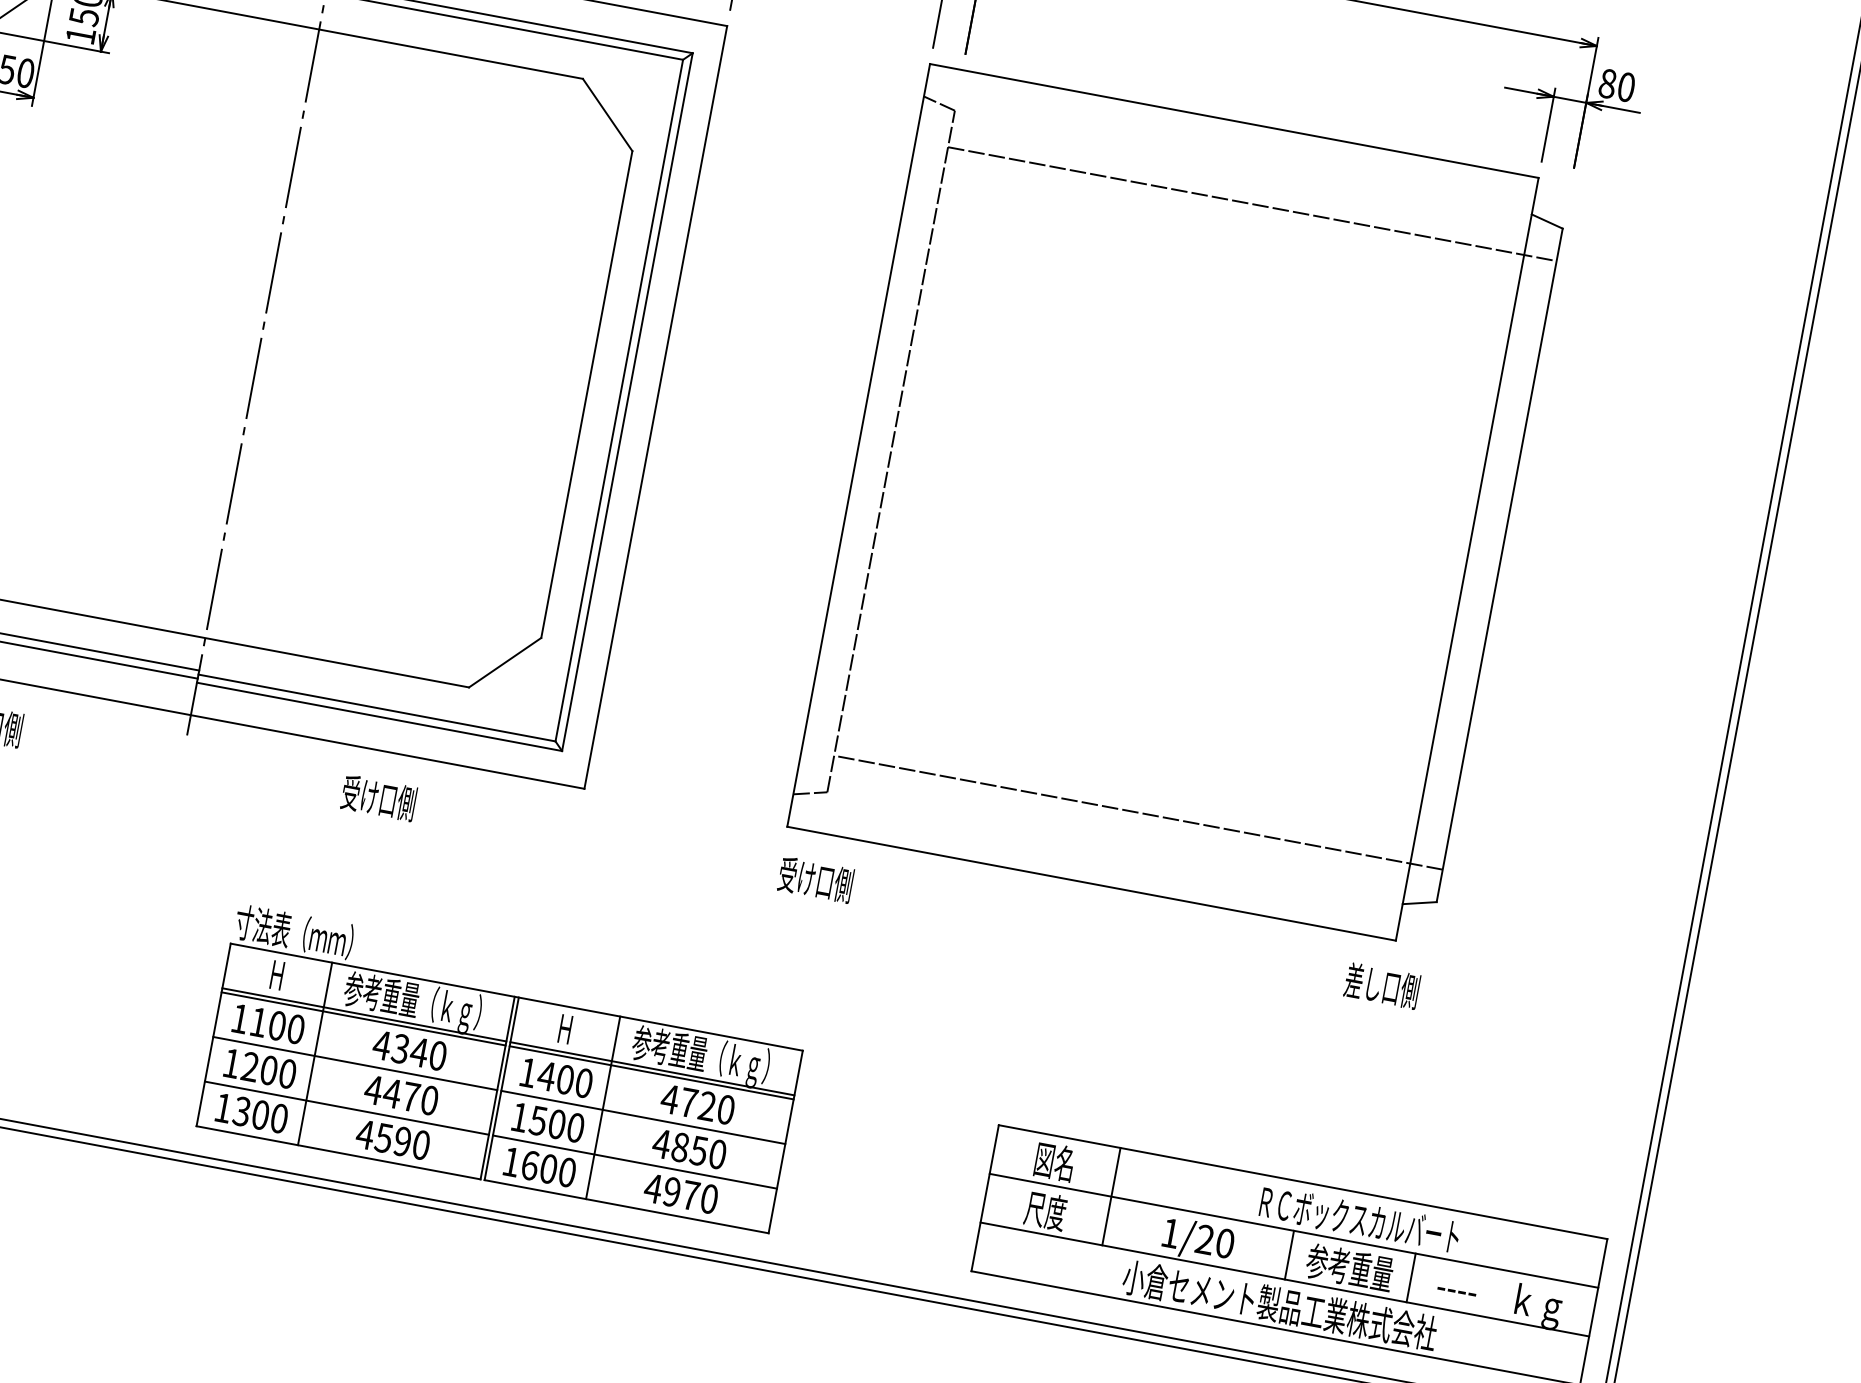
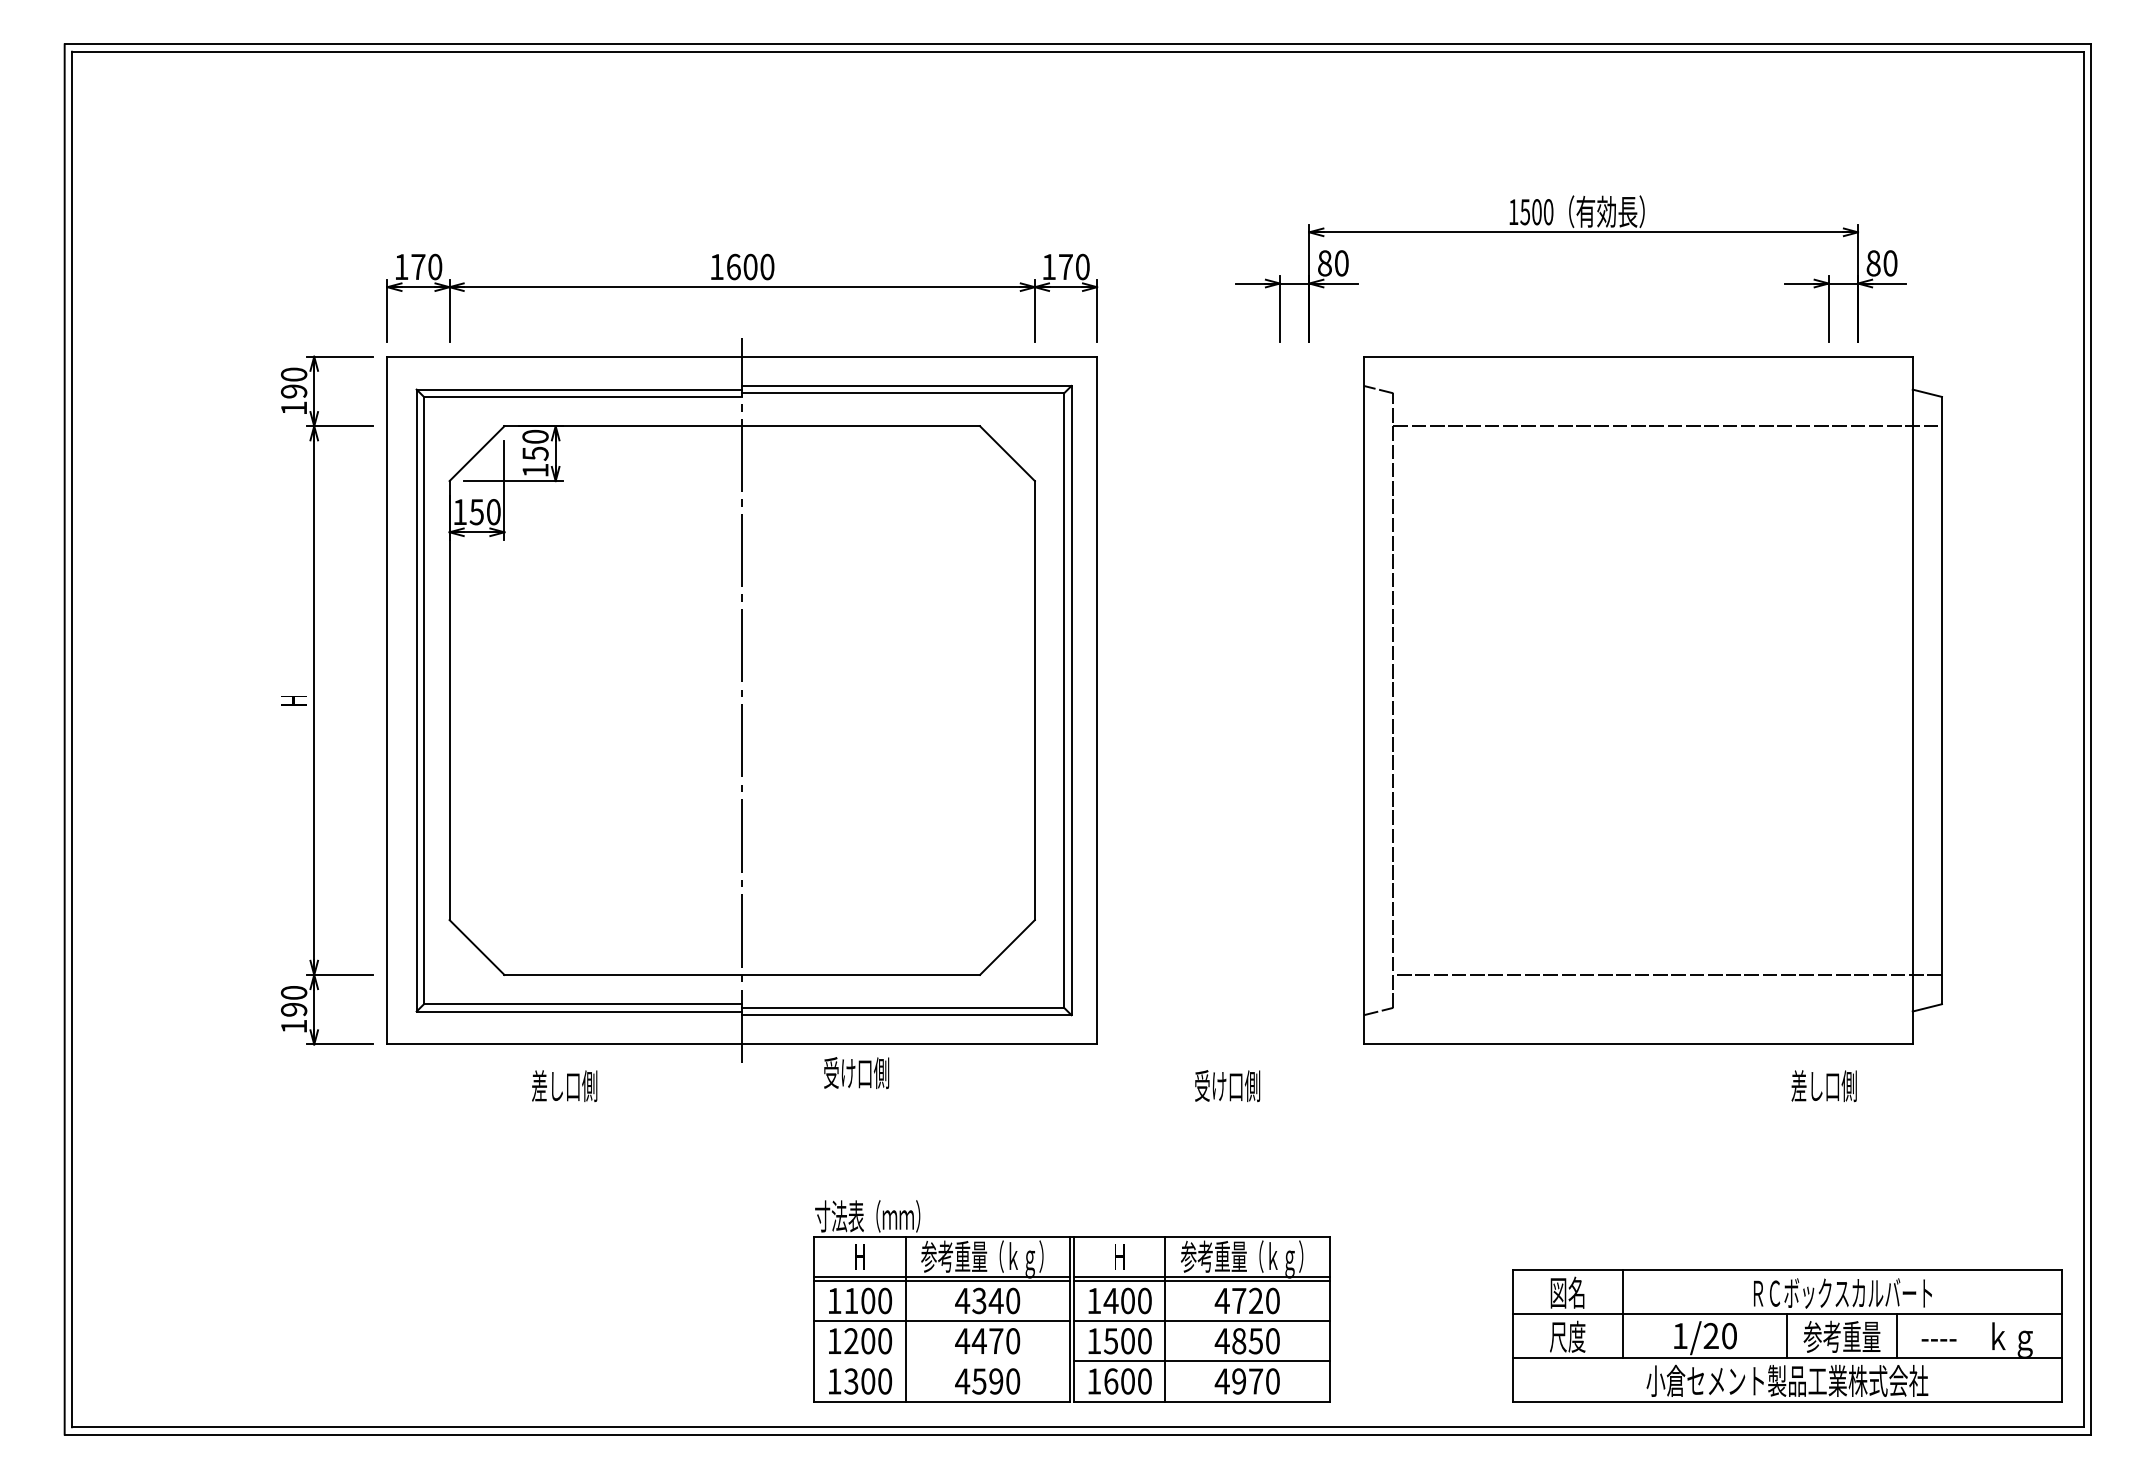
part: (1178, 505) -> (1652, 700), moved
text: (378, 797) -> (856, 1072), moved
text: (815, 879) -> (1227, 1085), moved
line: (347, 1108) -> (942, 1361), removed

